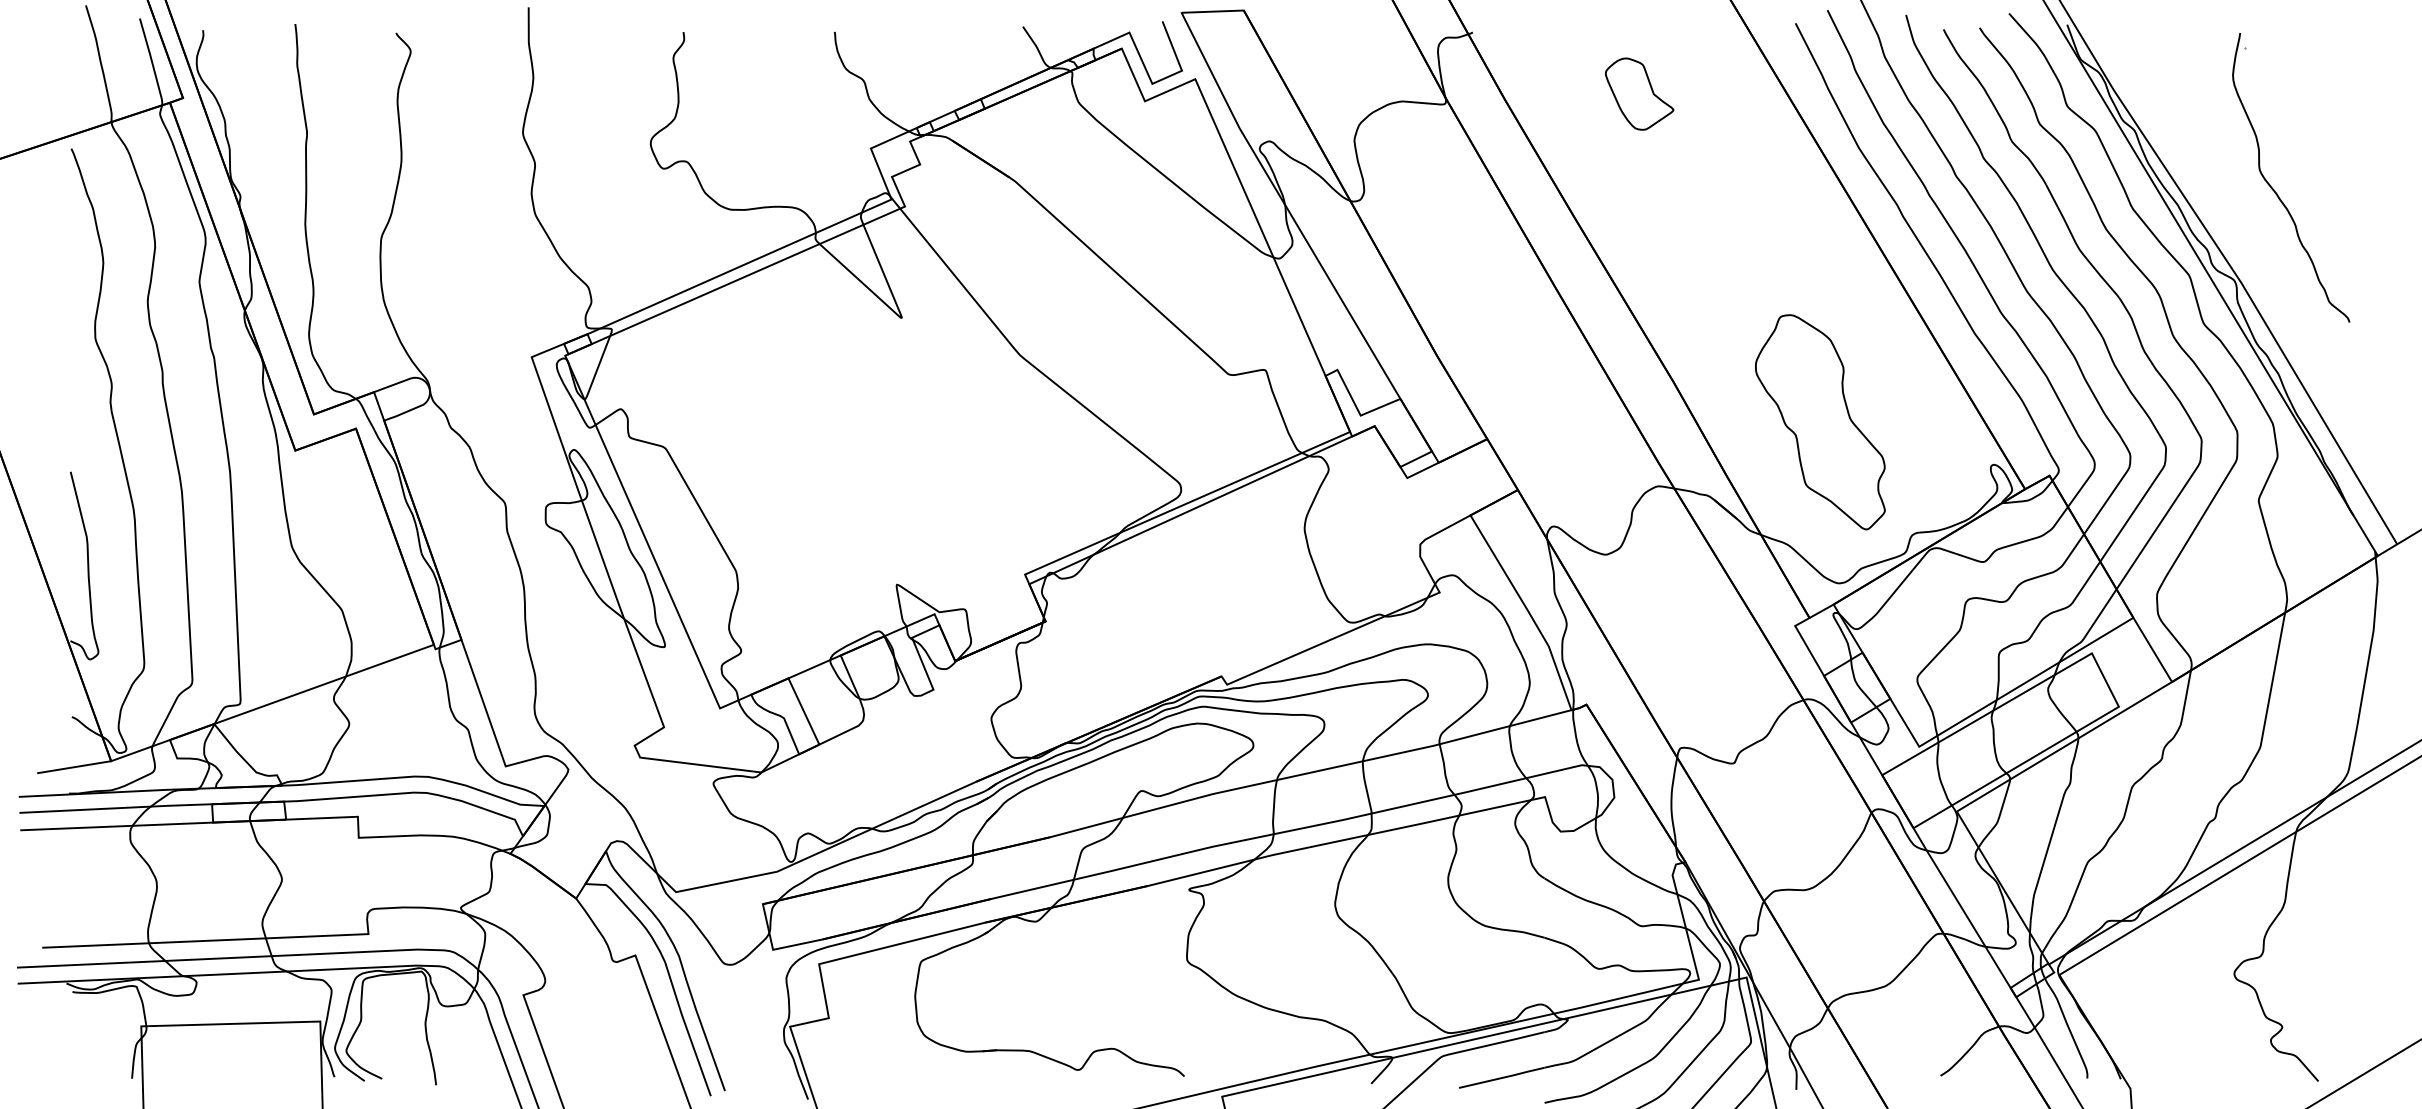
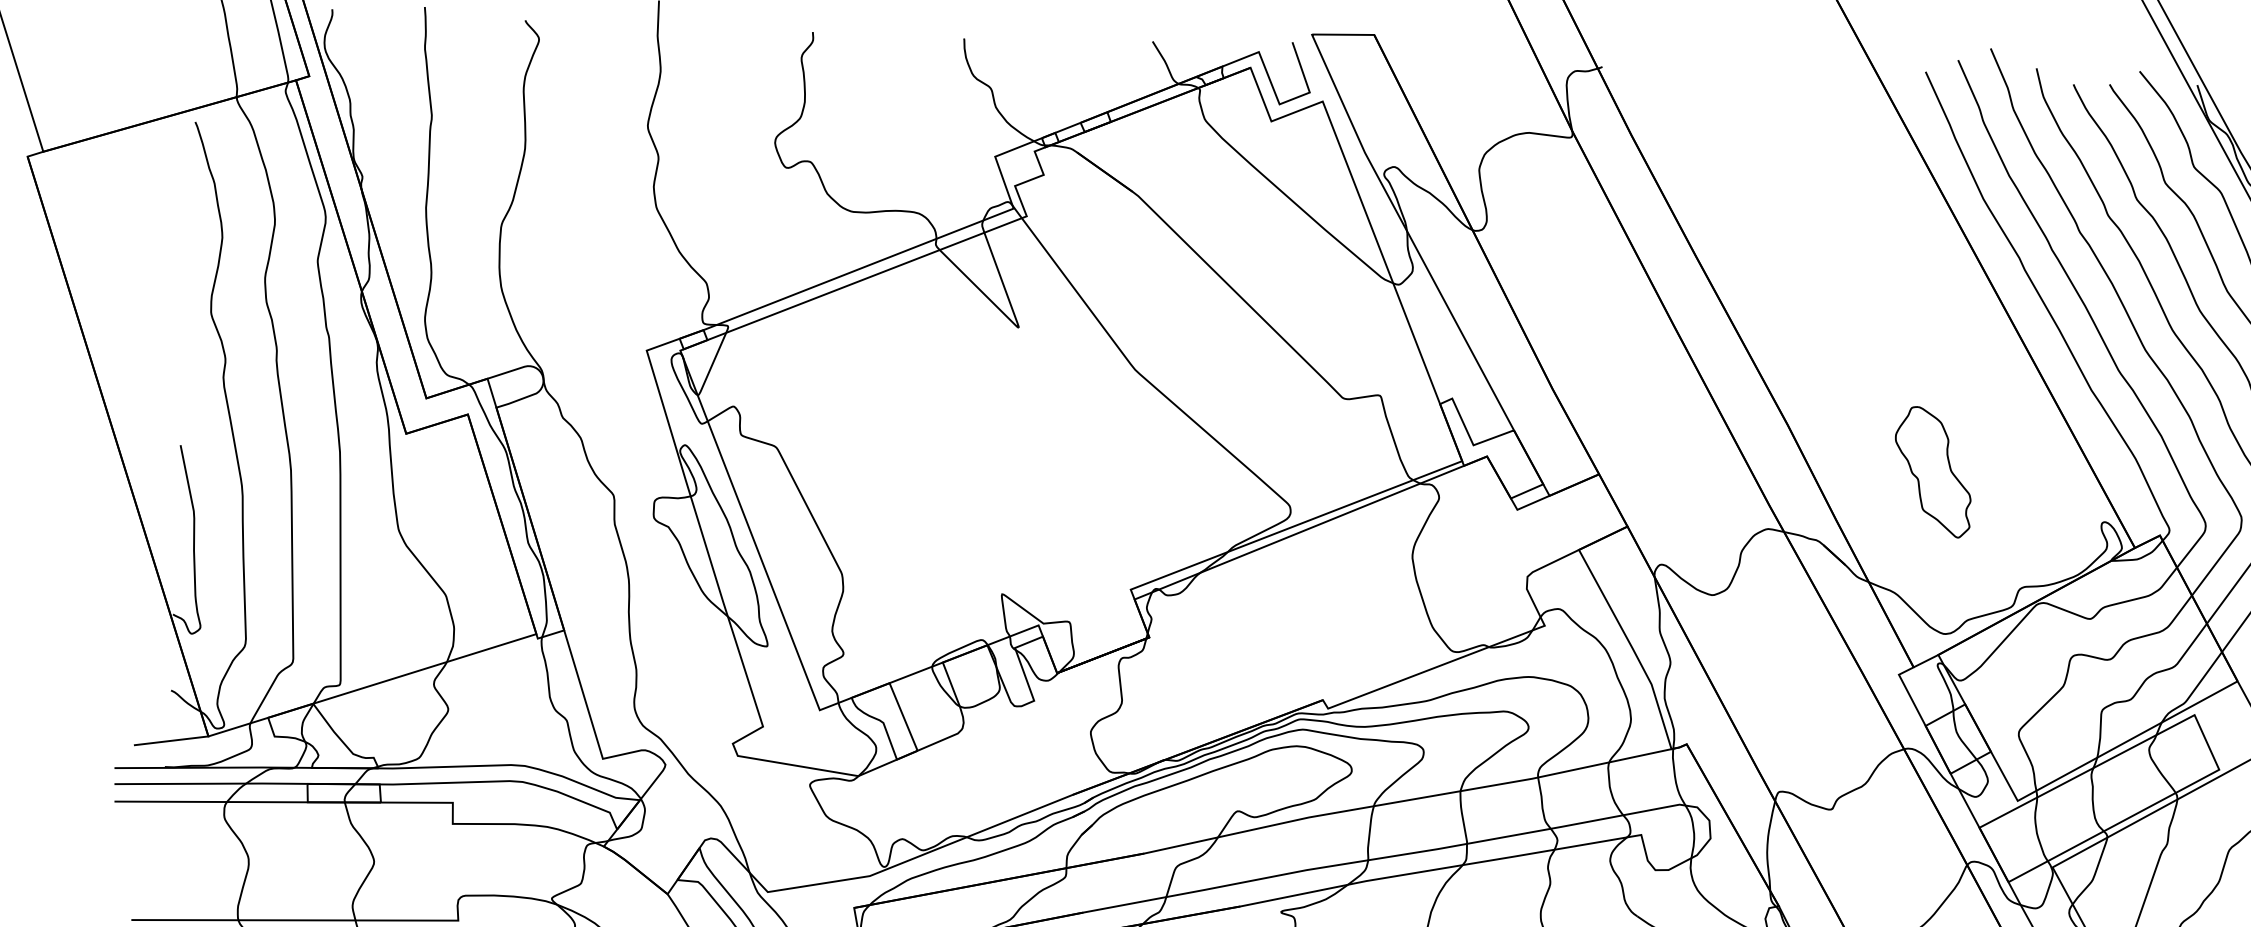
part: (1639, 93) -> (1766, 135), removed
part: (1820, 422) -> (1933, 472), size x0.6

